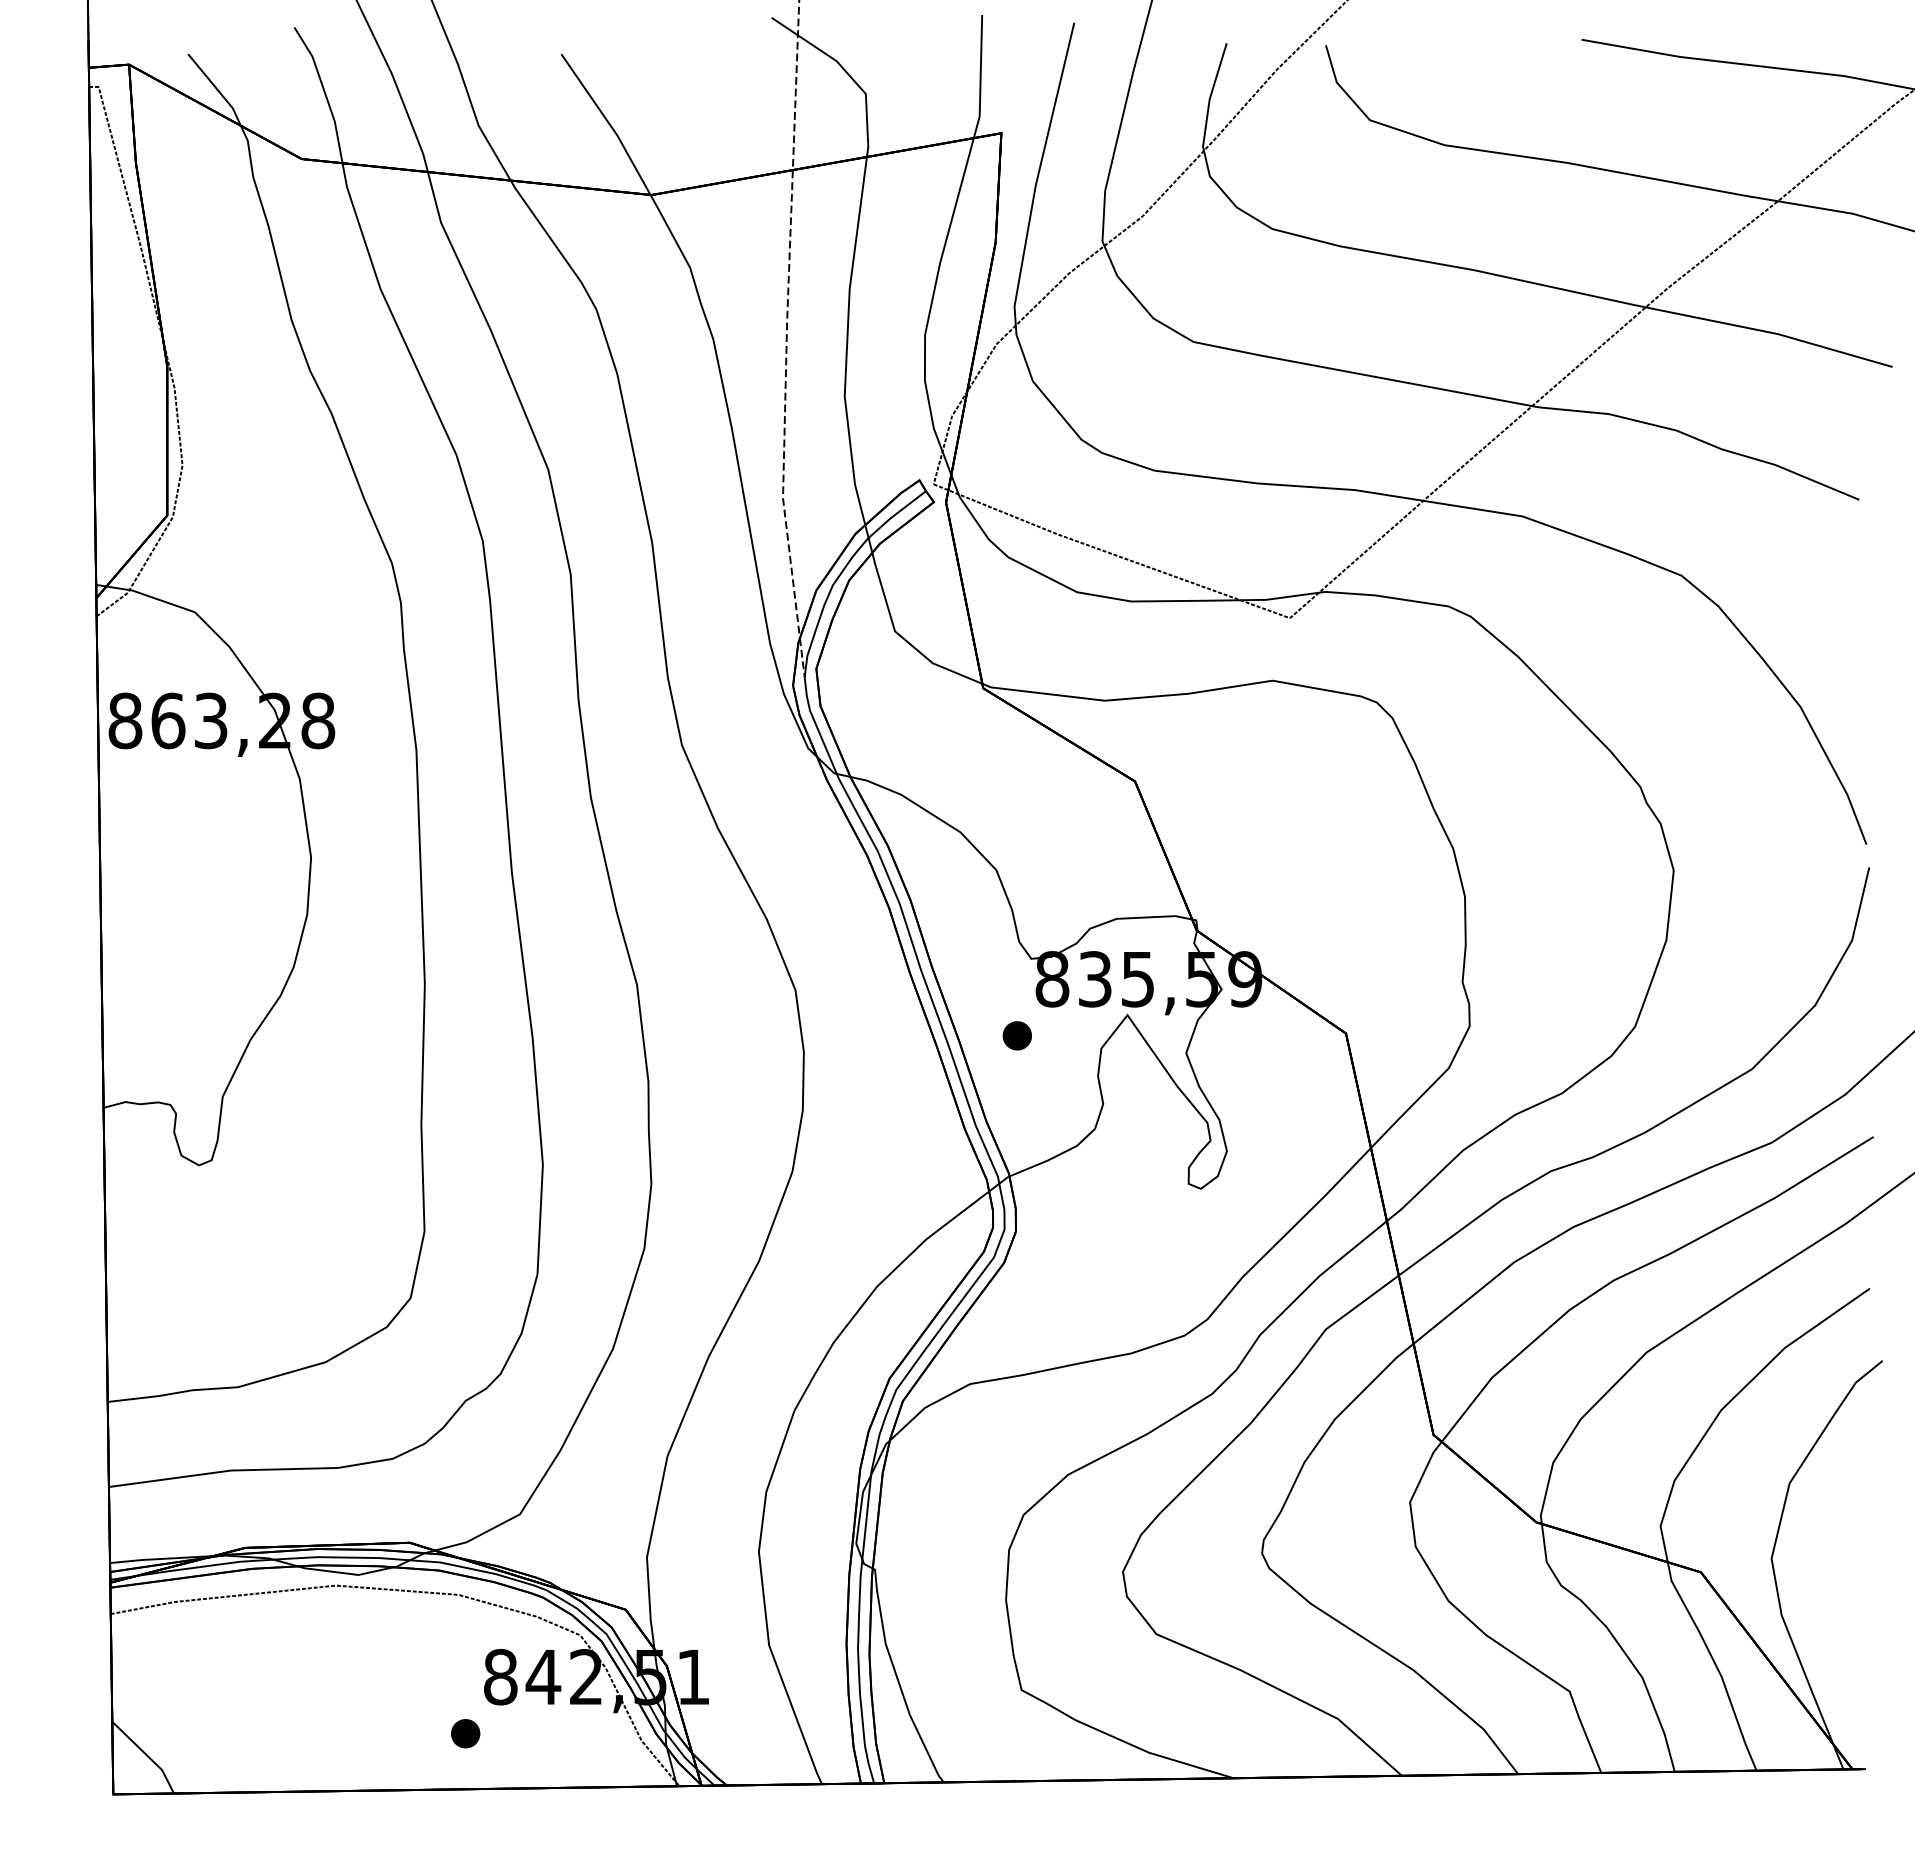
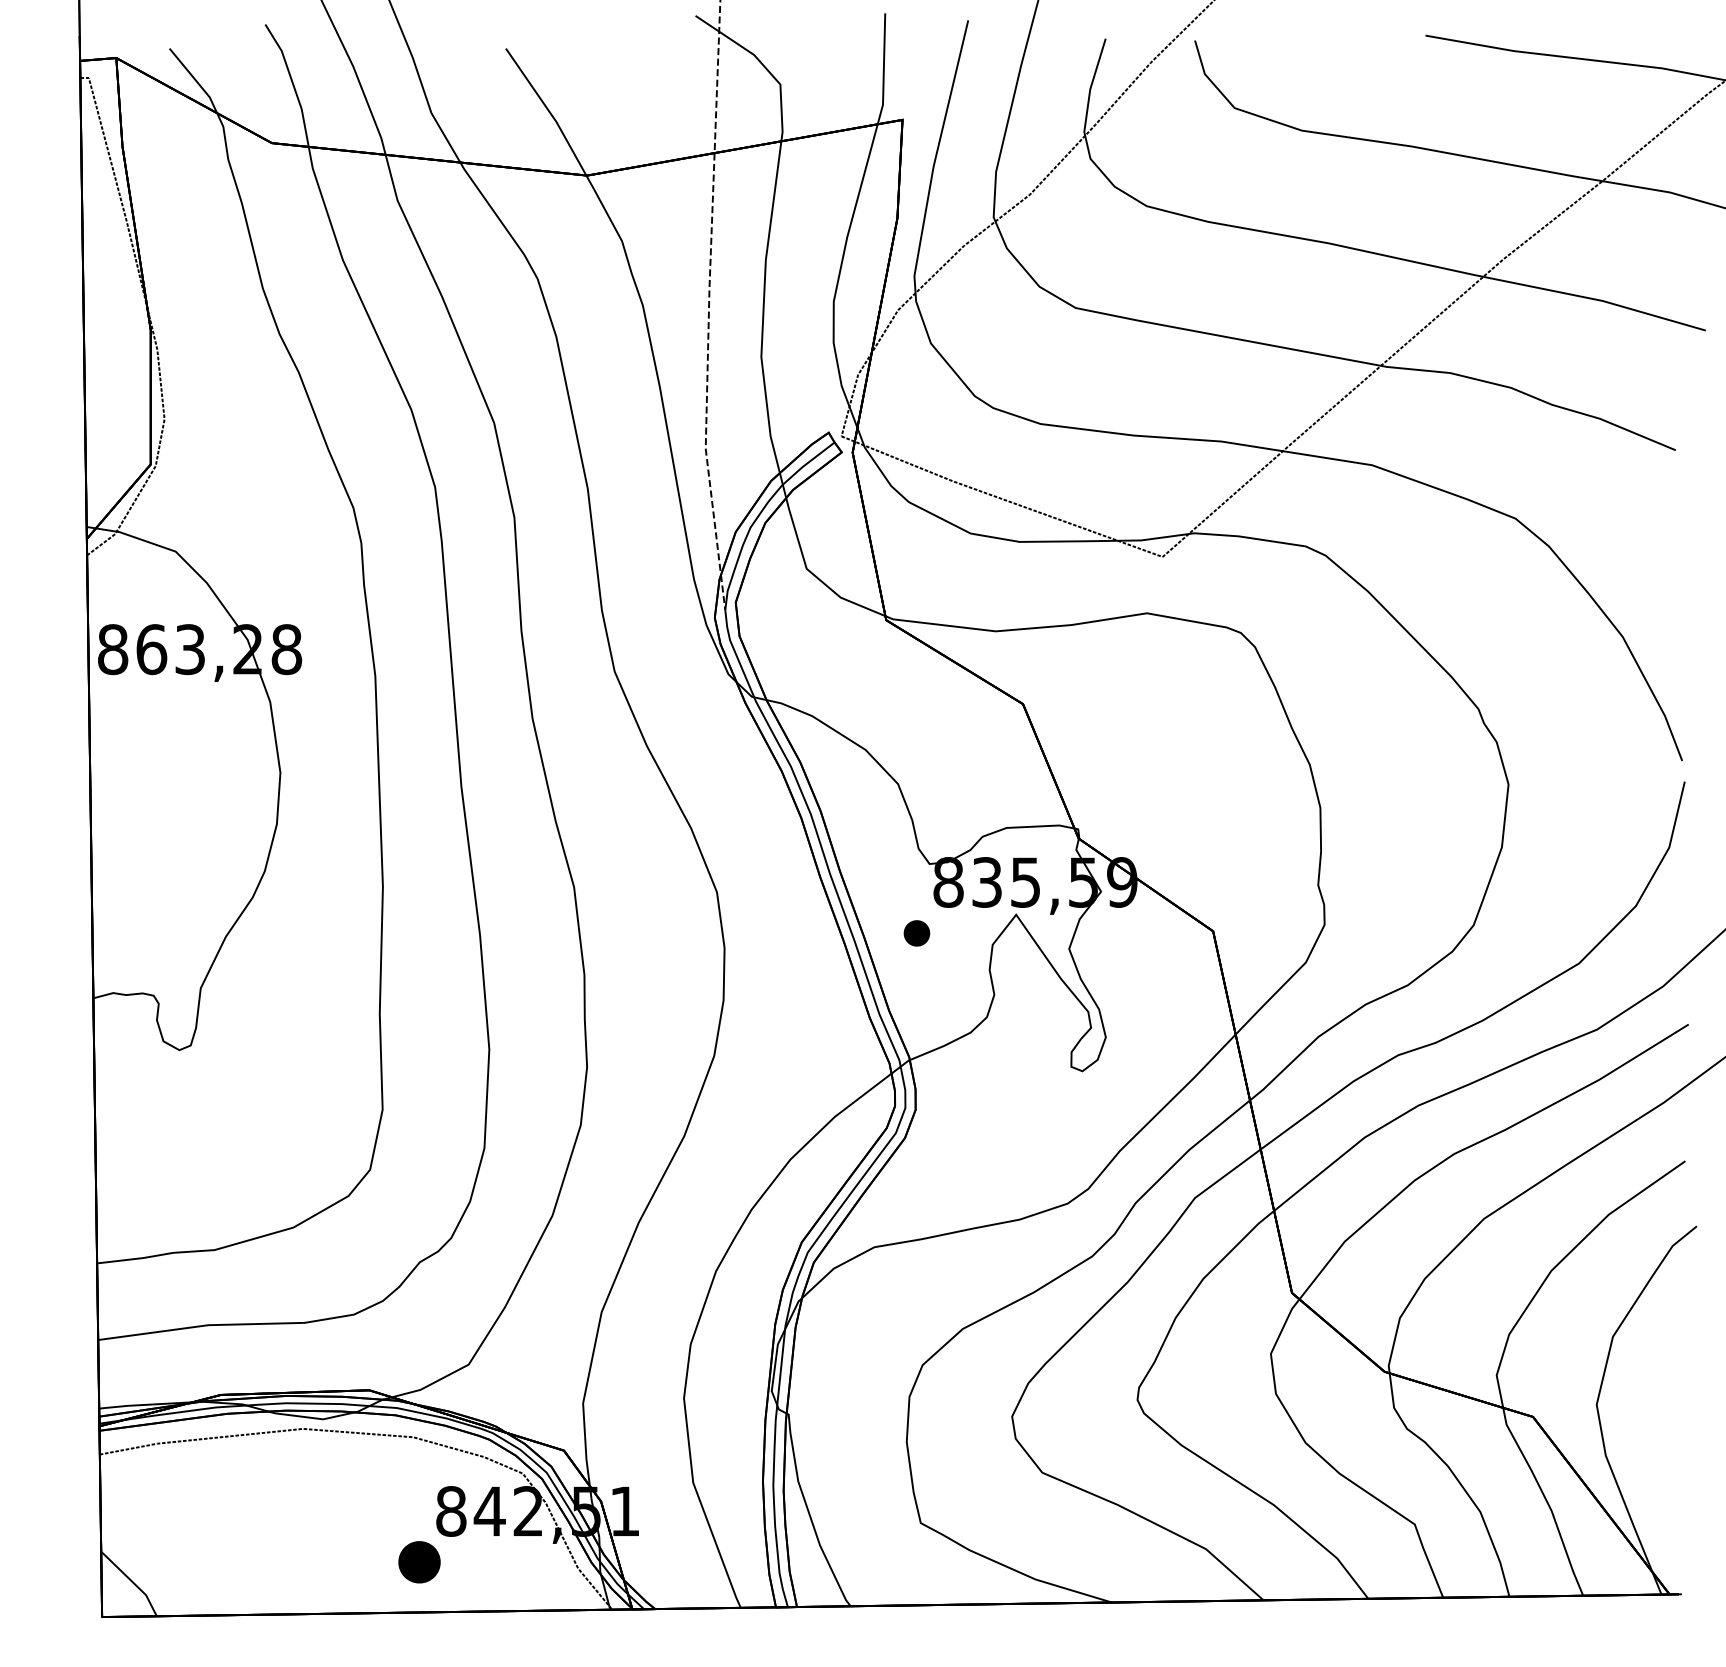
part: (465, 1733) -> (419, 1562), size x1.6

